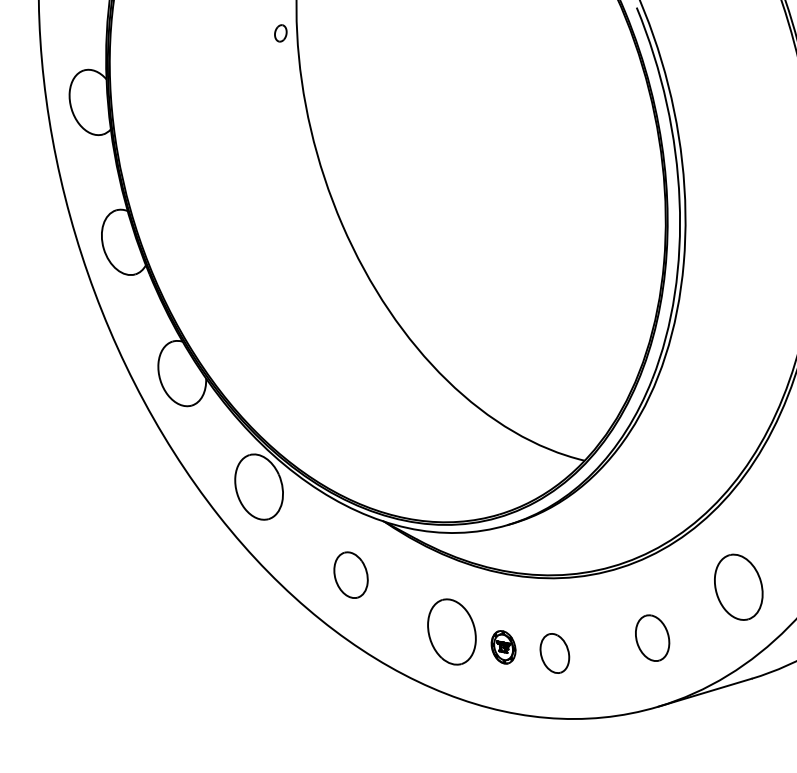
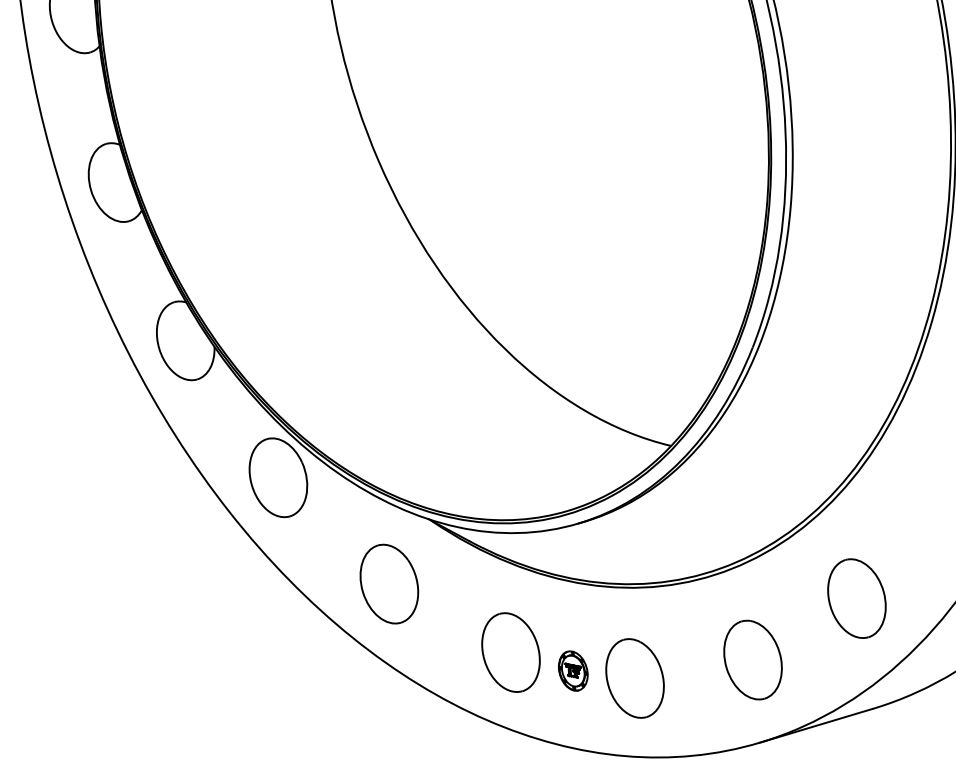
part: (350, 574) -> (388, 583), size x1.43
part: (652, 637) -> (752, 659), size x1.43
part: (554, 653) -> (634, 678), size x1.67

